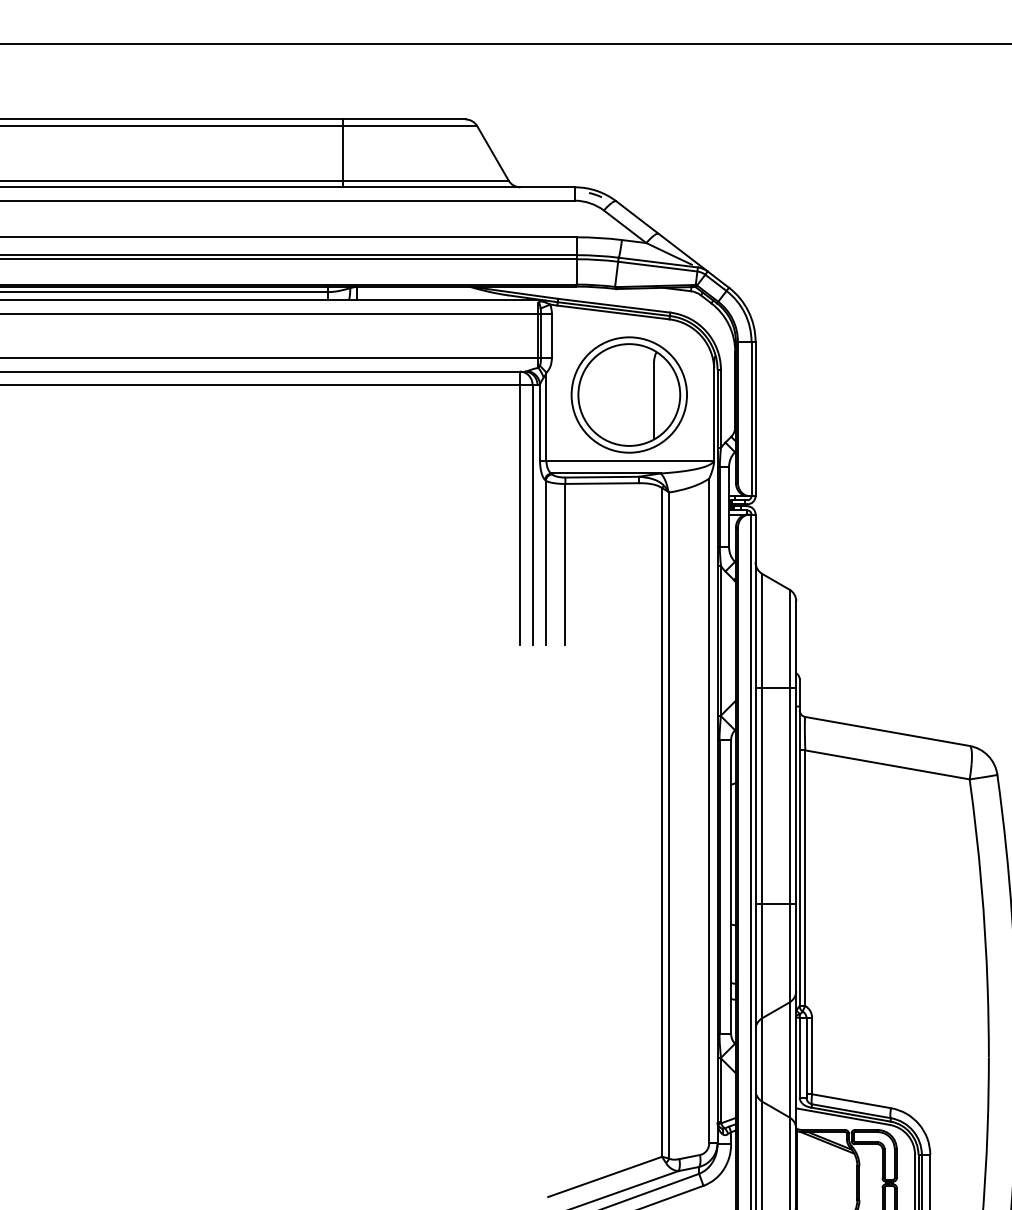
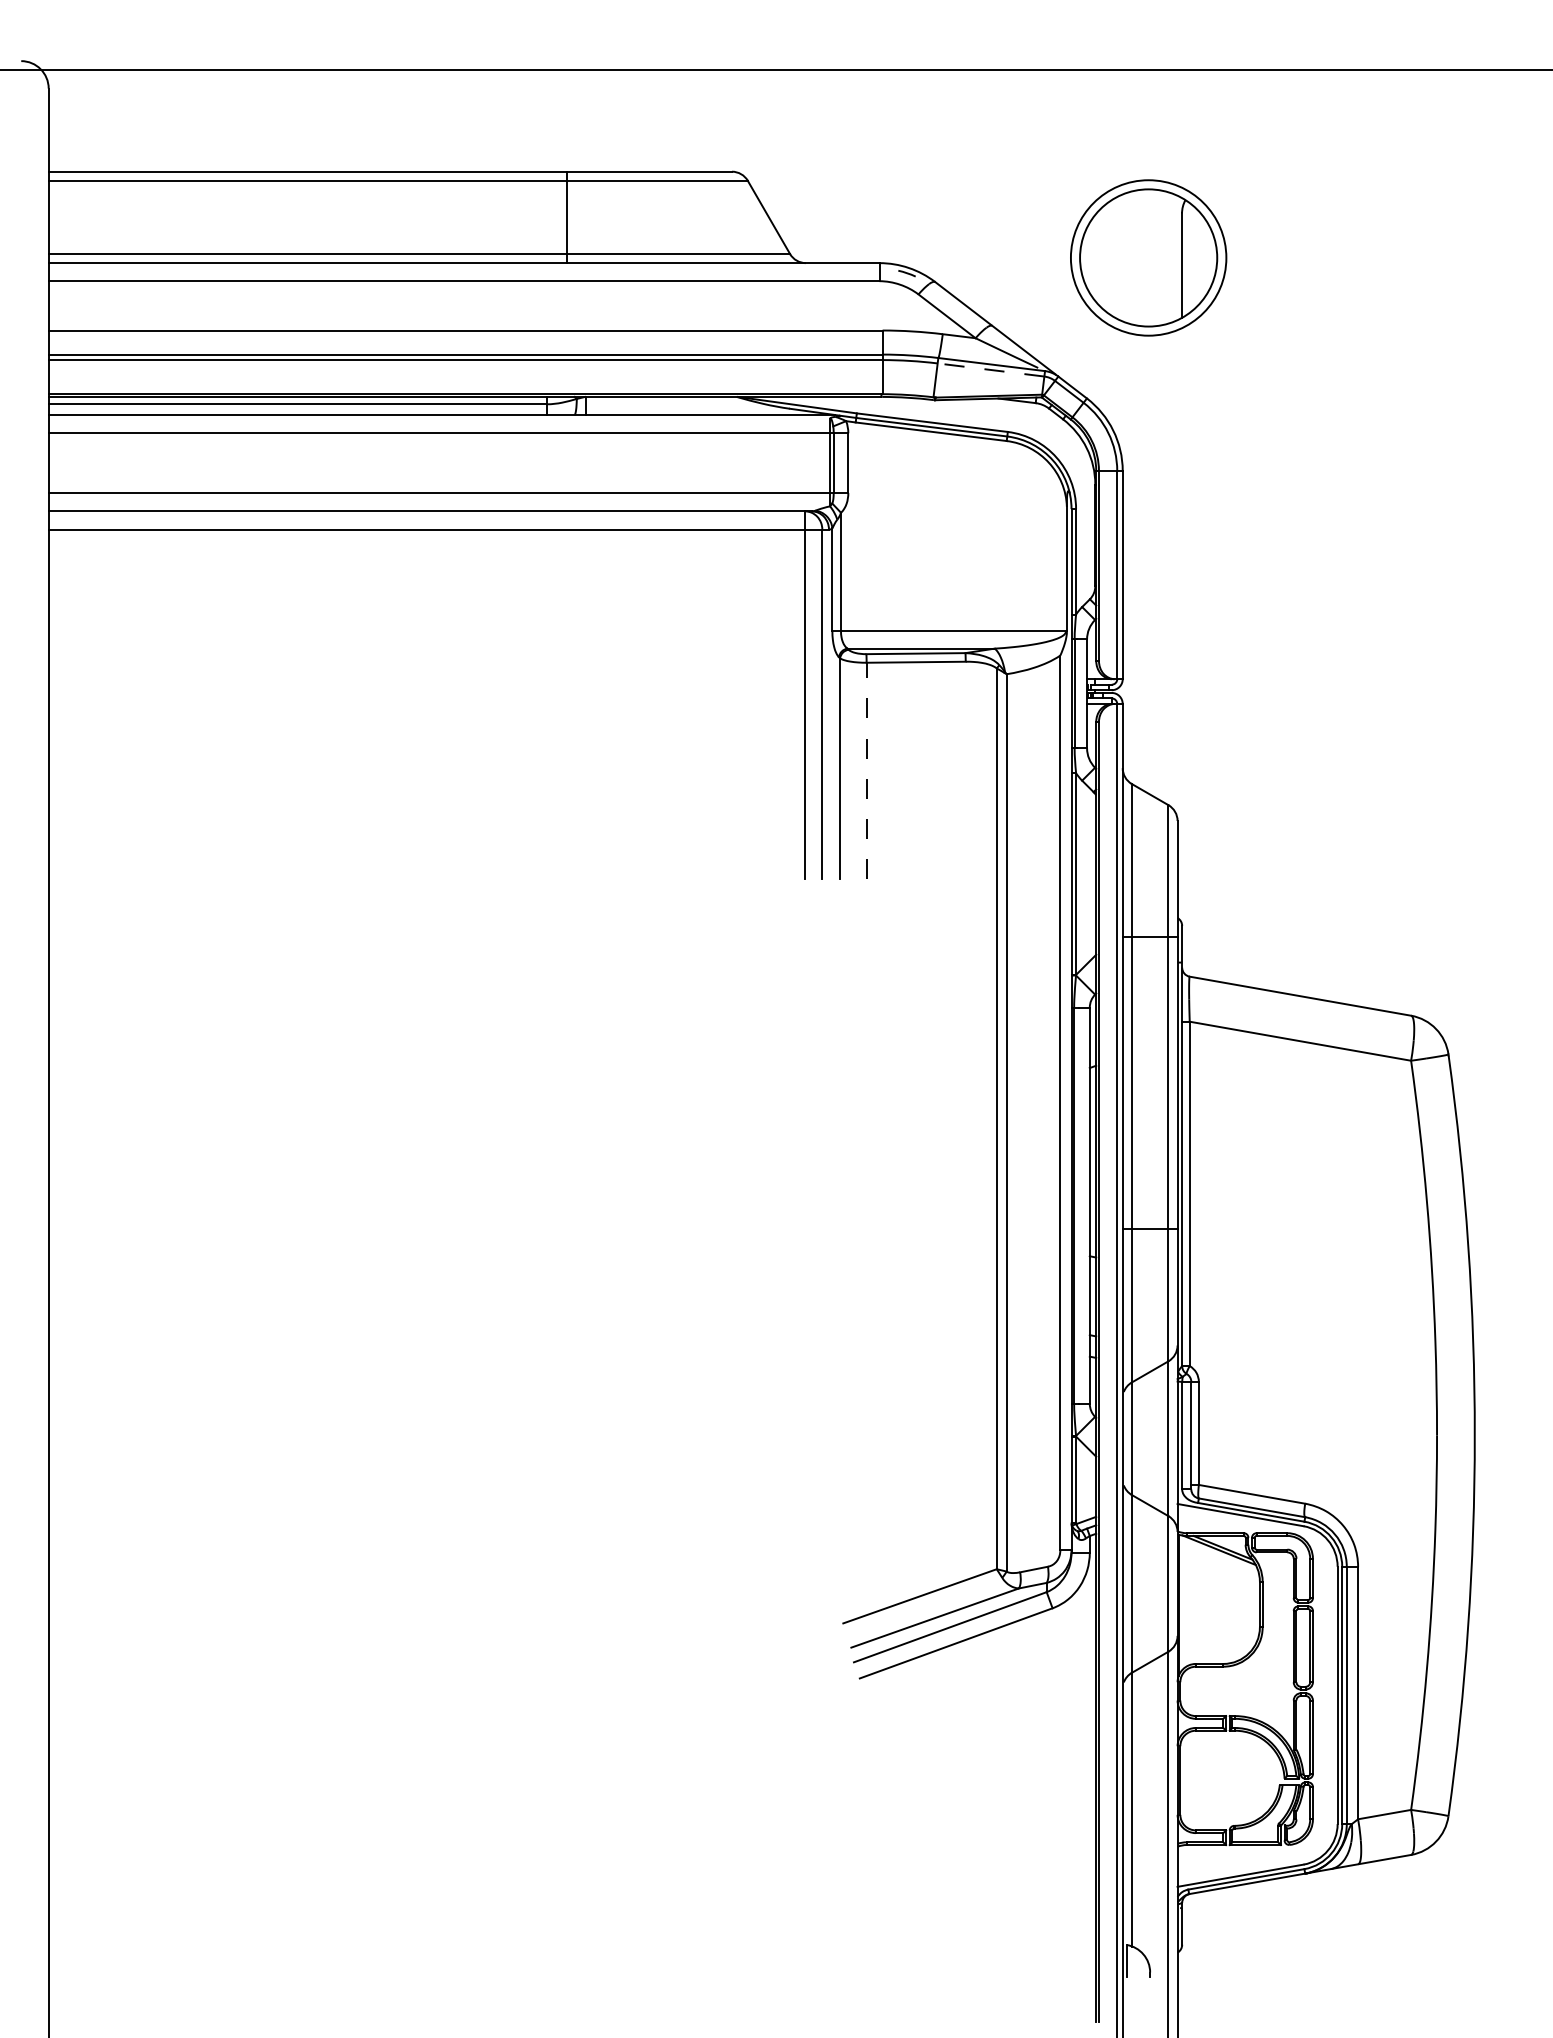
line: (658, 267) -> (991, 370), solid -> dashed
part: (629, 394) -> (1148, 257), moved
line: (565, 563) -> (866, 770), solid -> dashed

